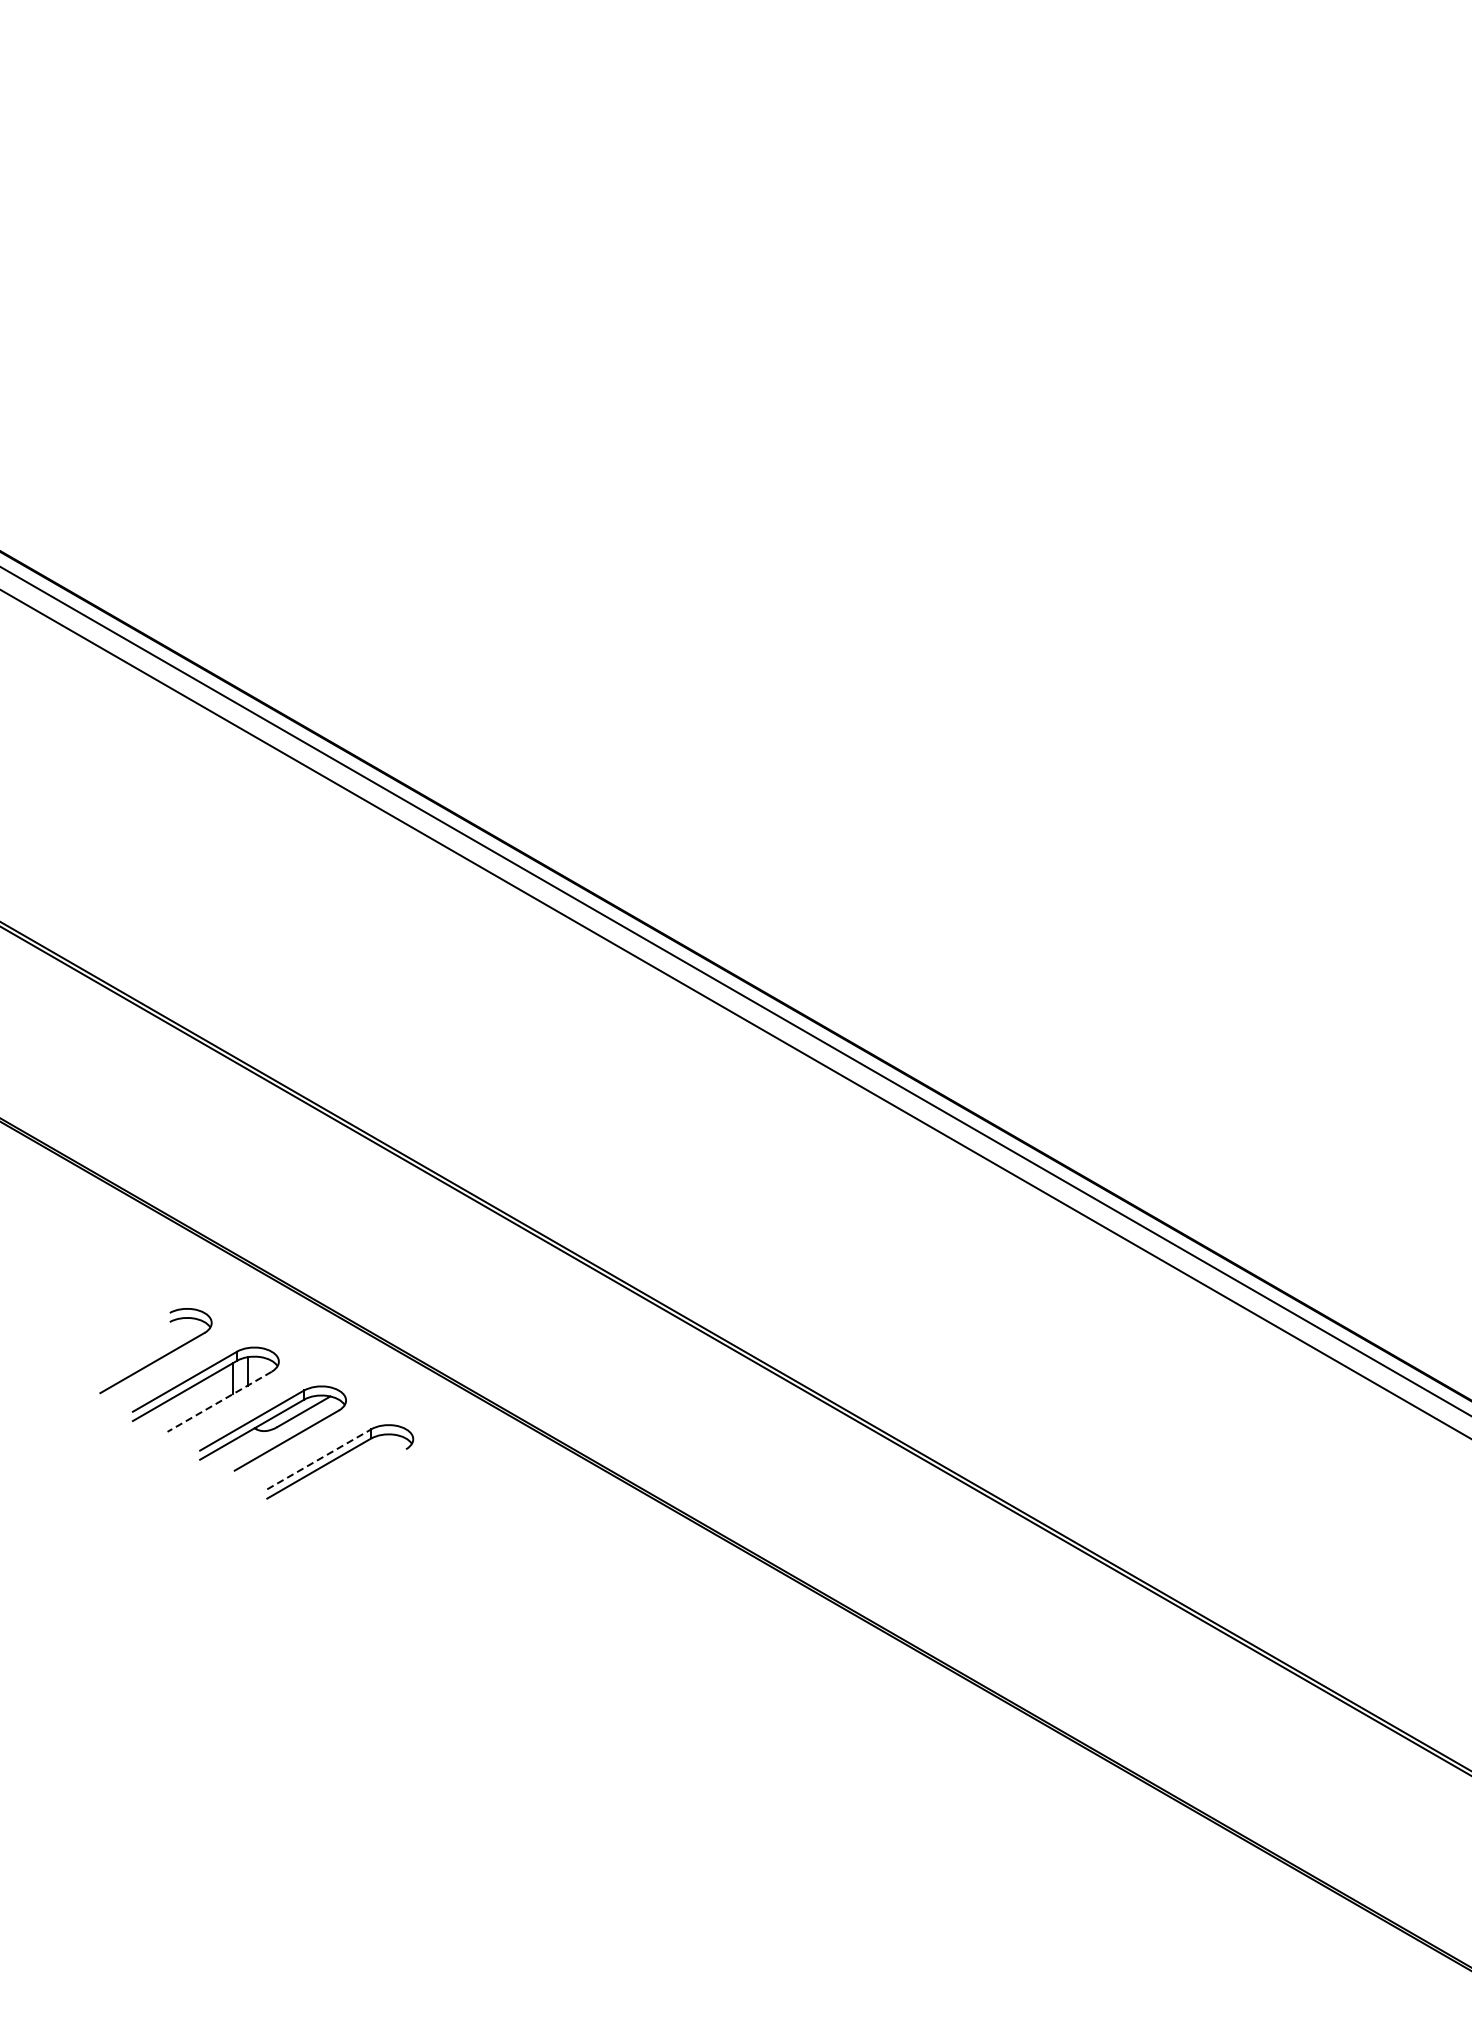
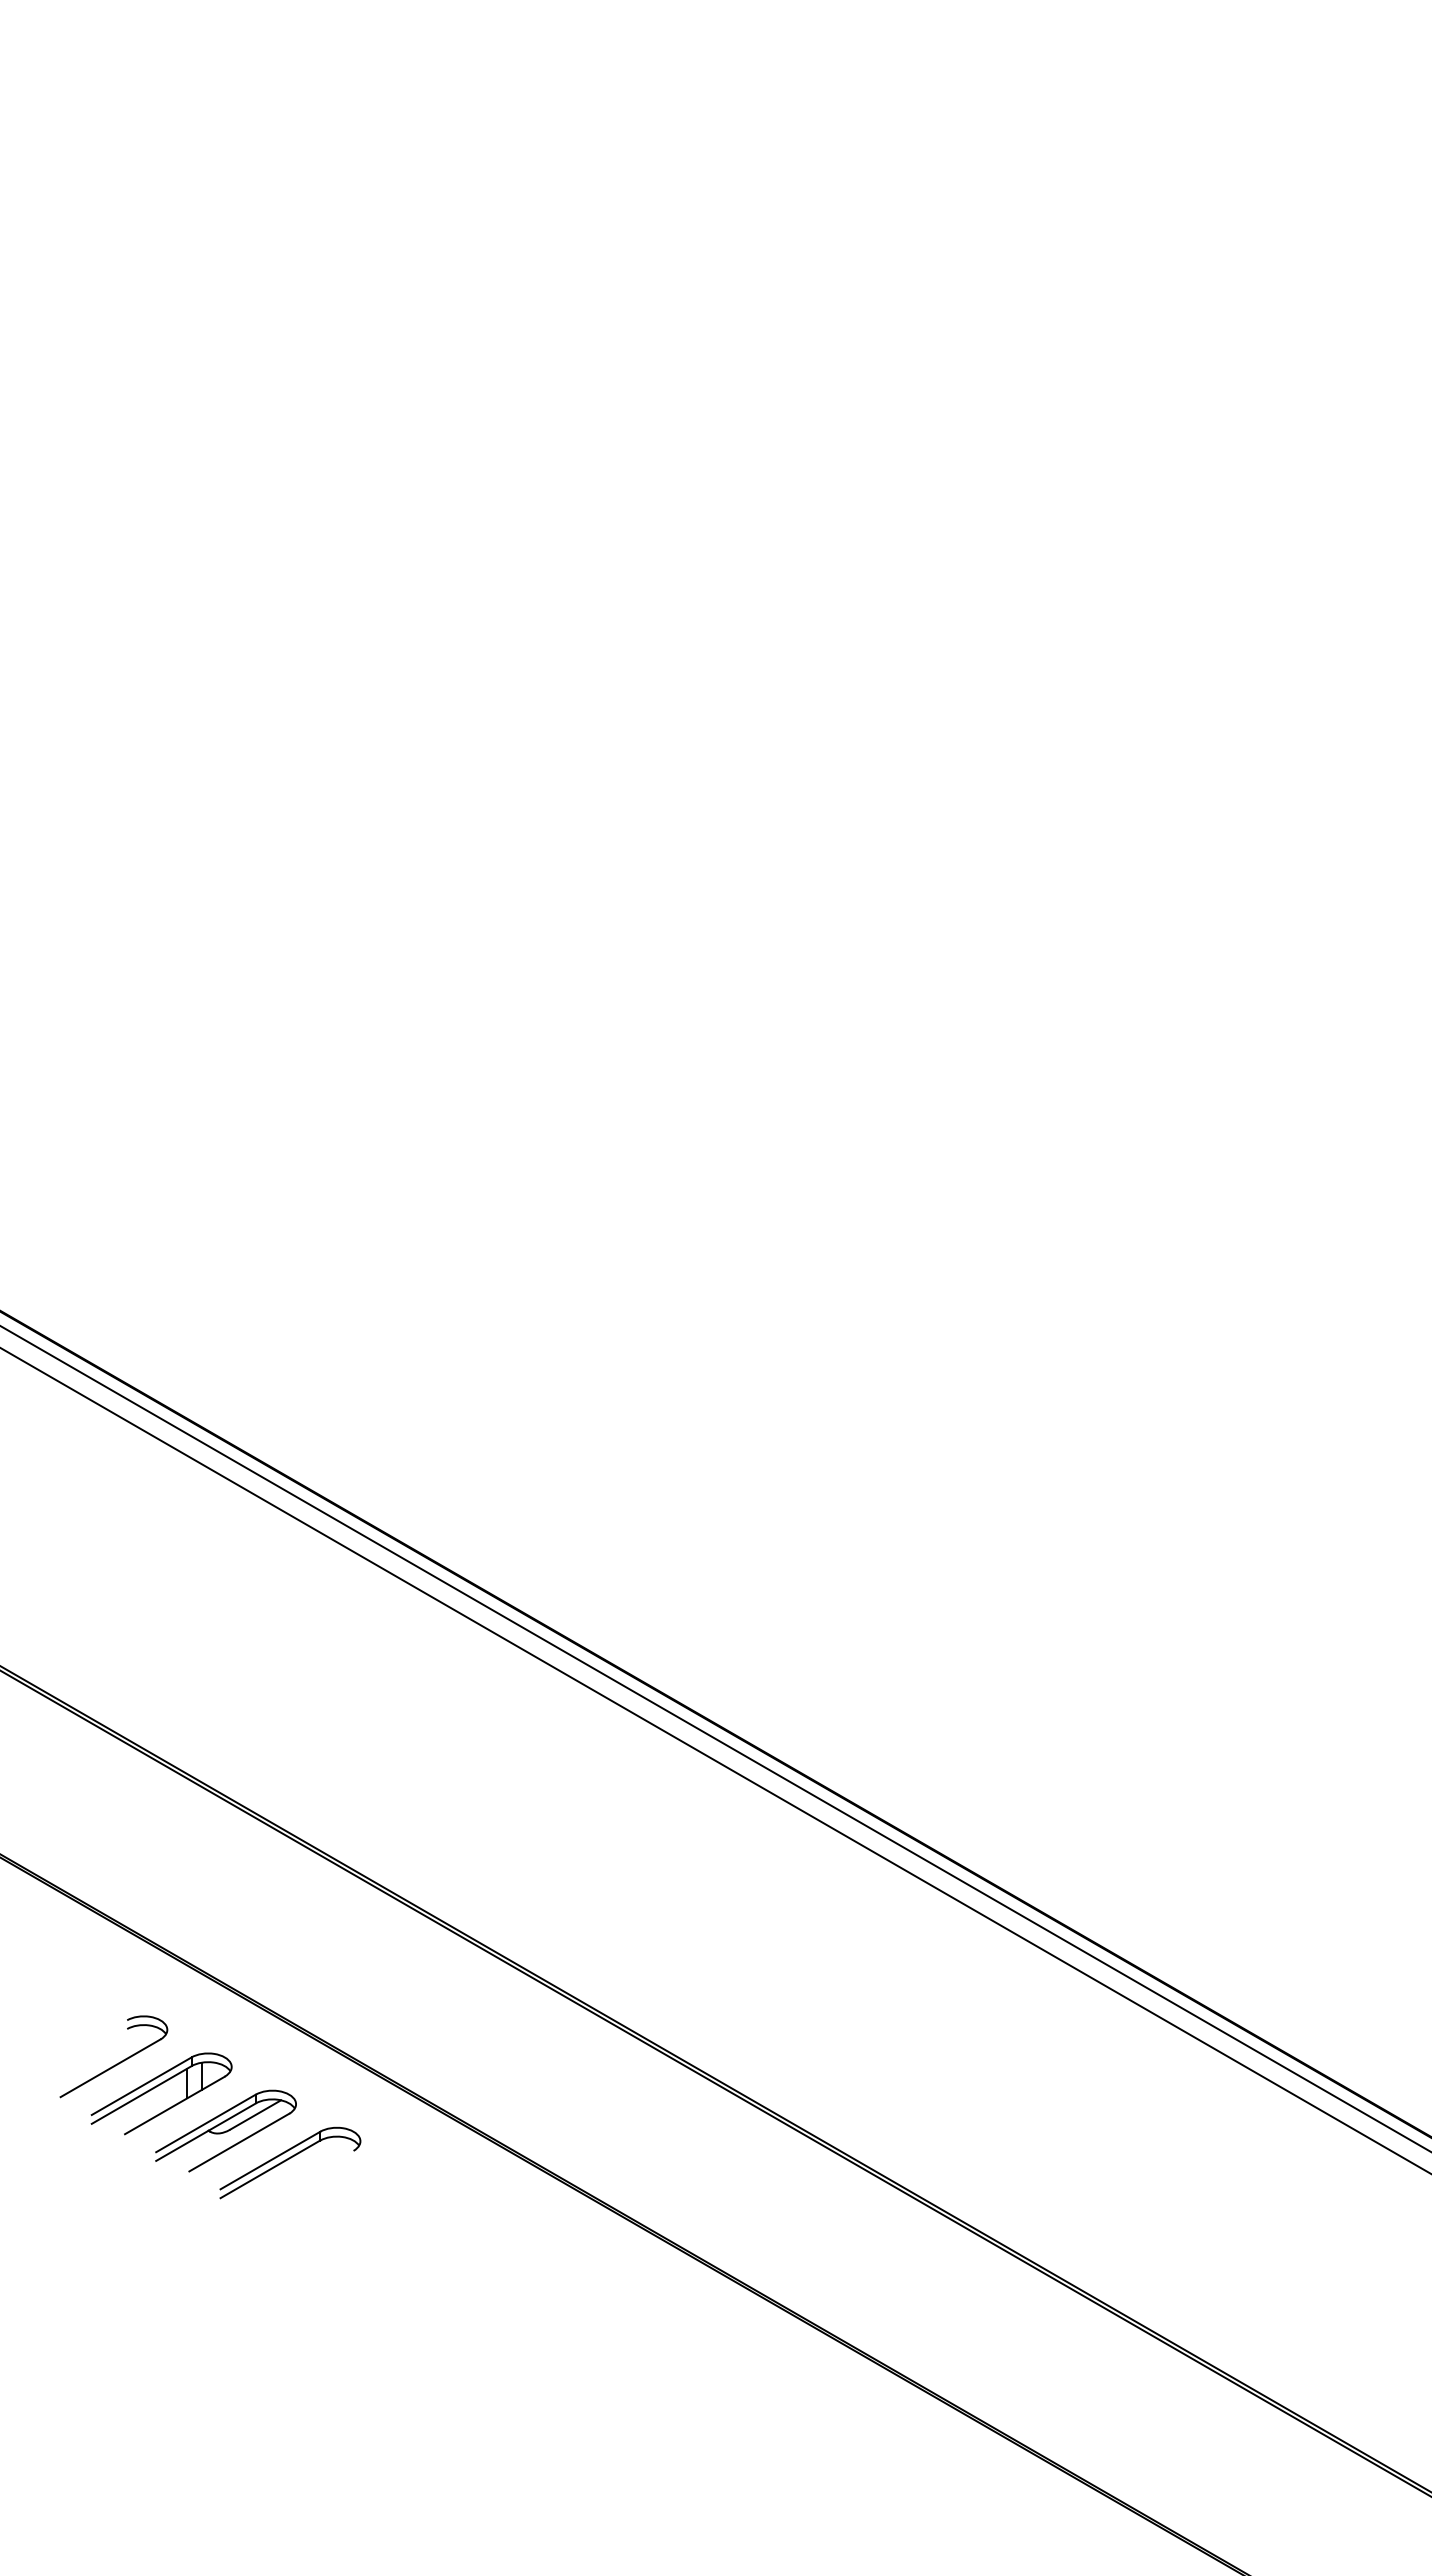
line: (219, 1401) -> (174, 2105), dashed -> solid
line: (319, 1459) -> (270, 2160), dashed -> solid

